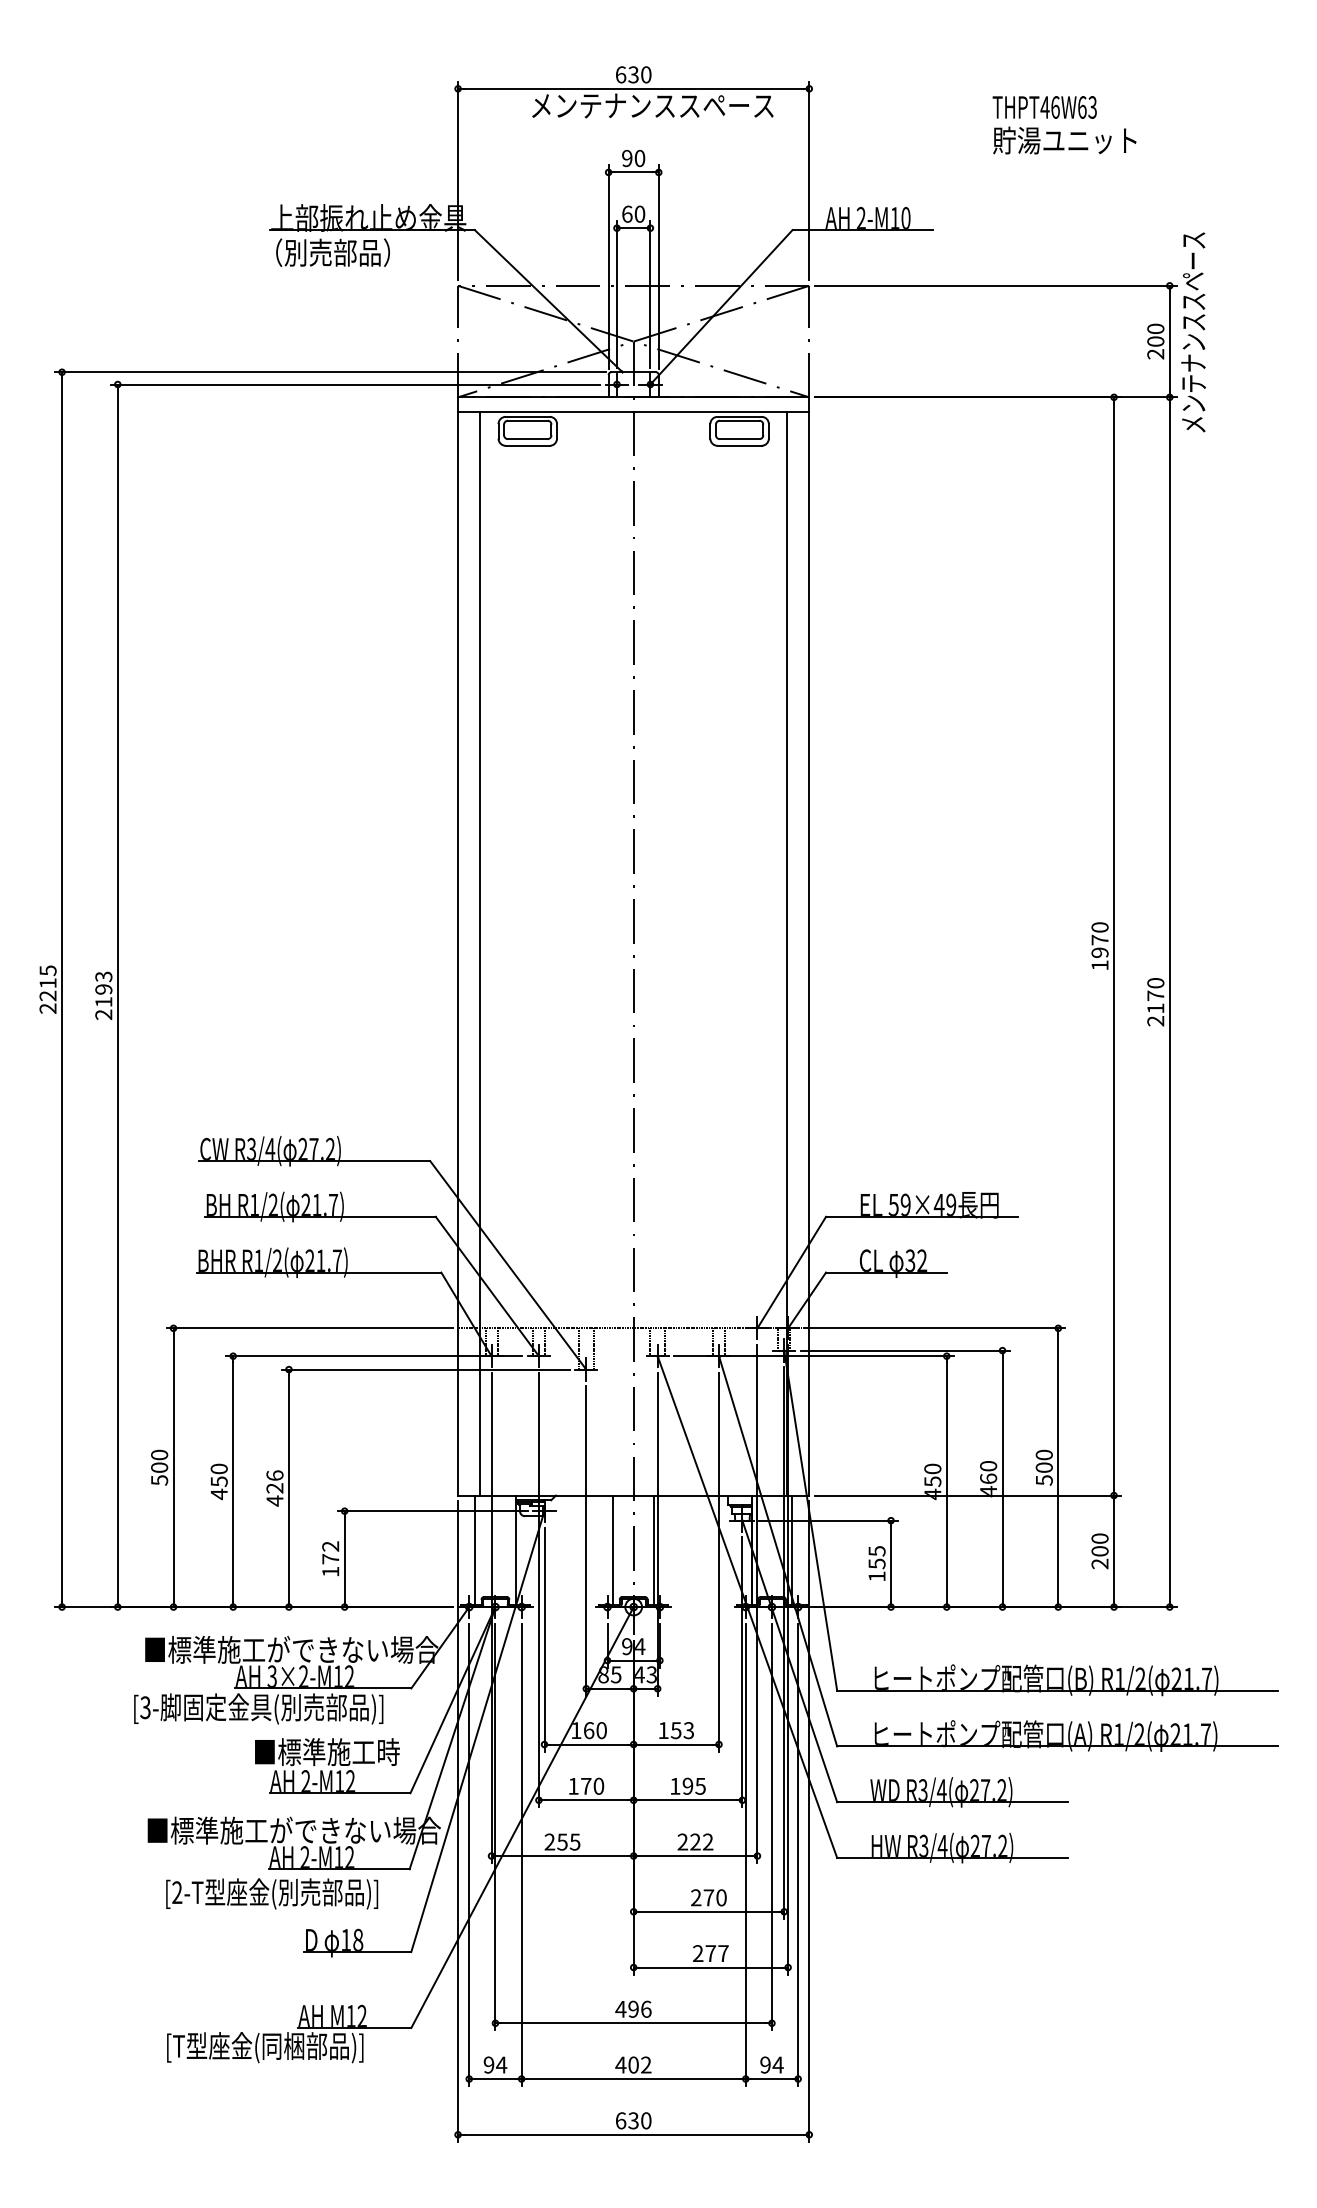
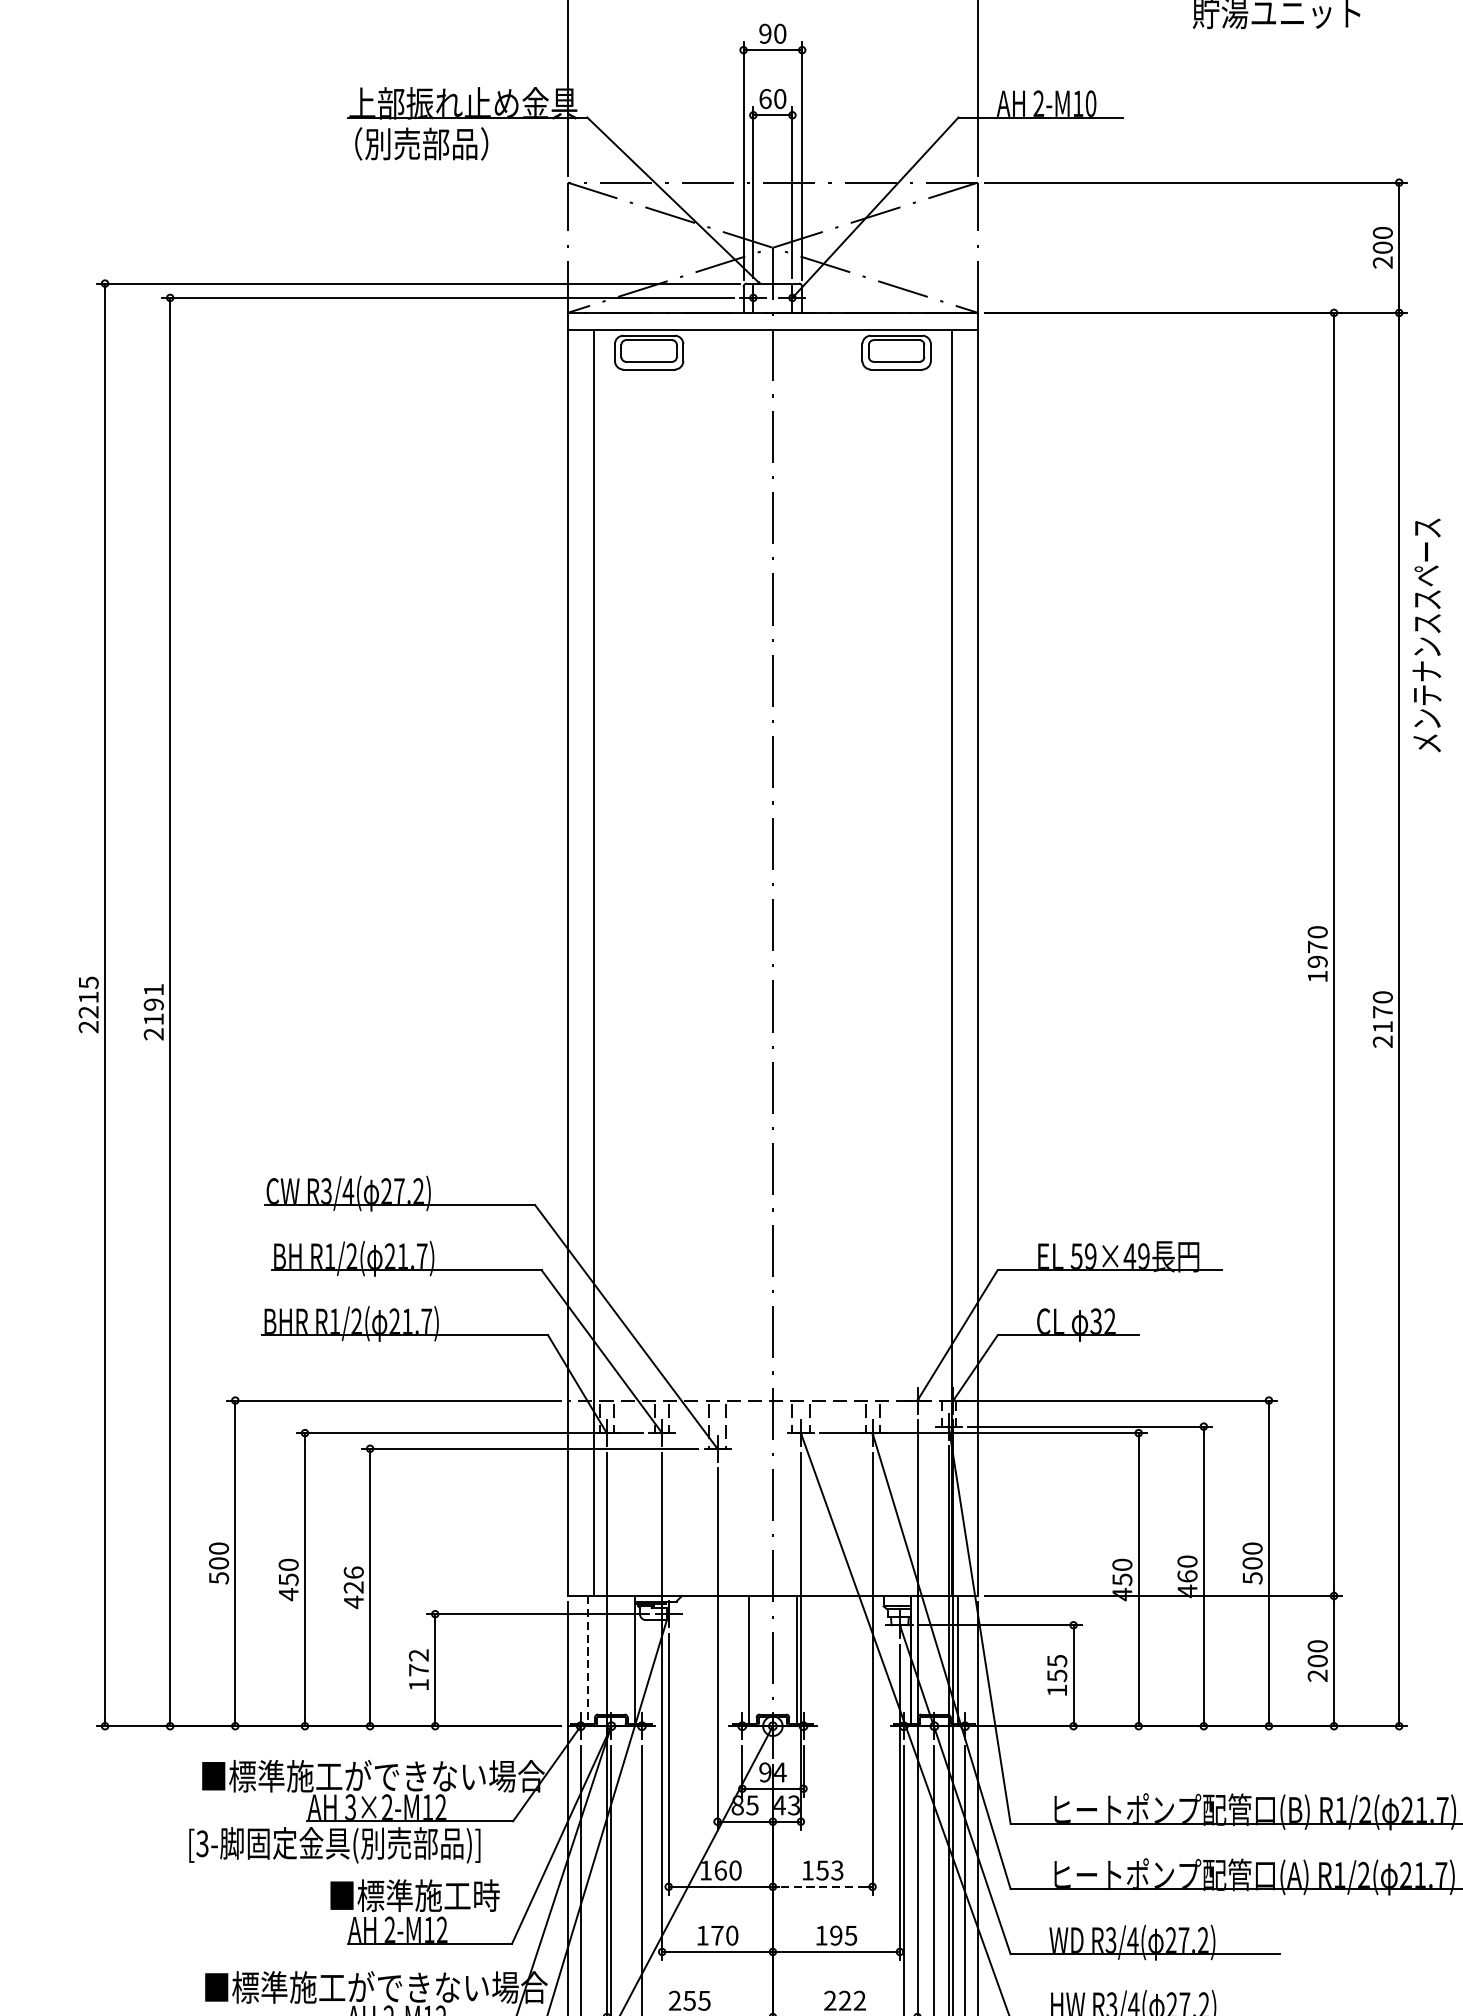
text: (1193, 332) -> (1426, 635), moved
text: (103, 976) -> (153, 989), 2193 -> 2191
line: (475, 1551) -> (588, 1661), solid -> dashed
line: (675, 1744) -> (821, 1886), solid -> dashed

